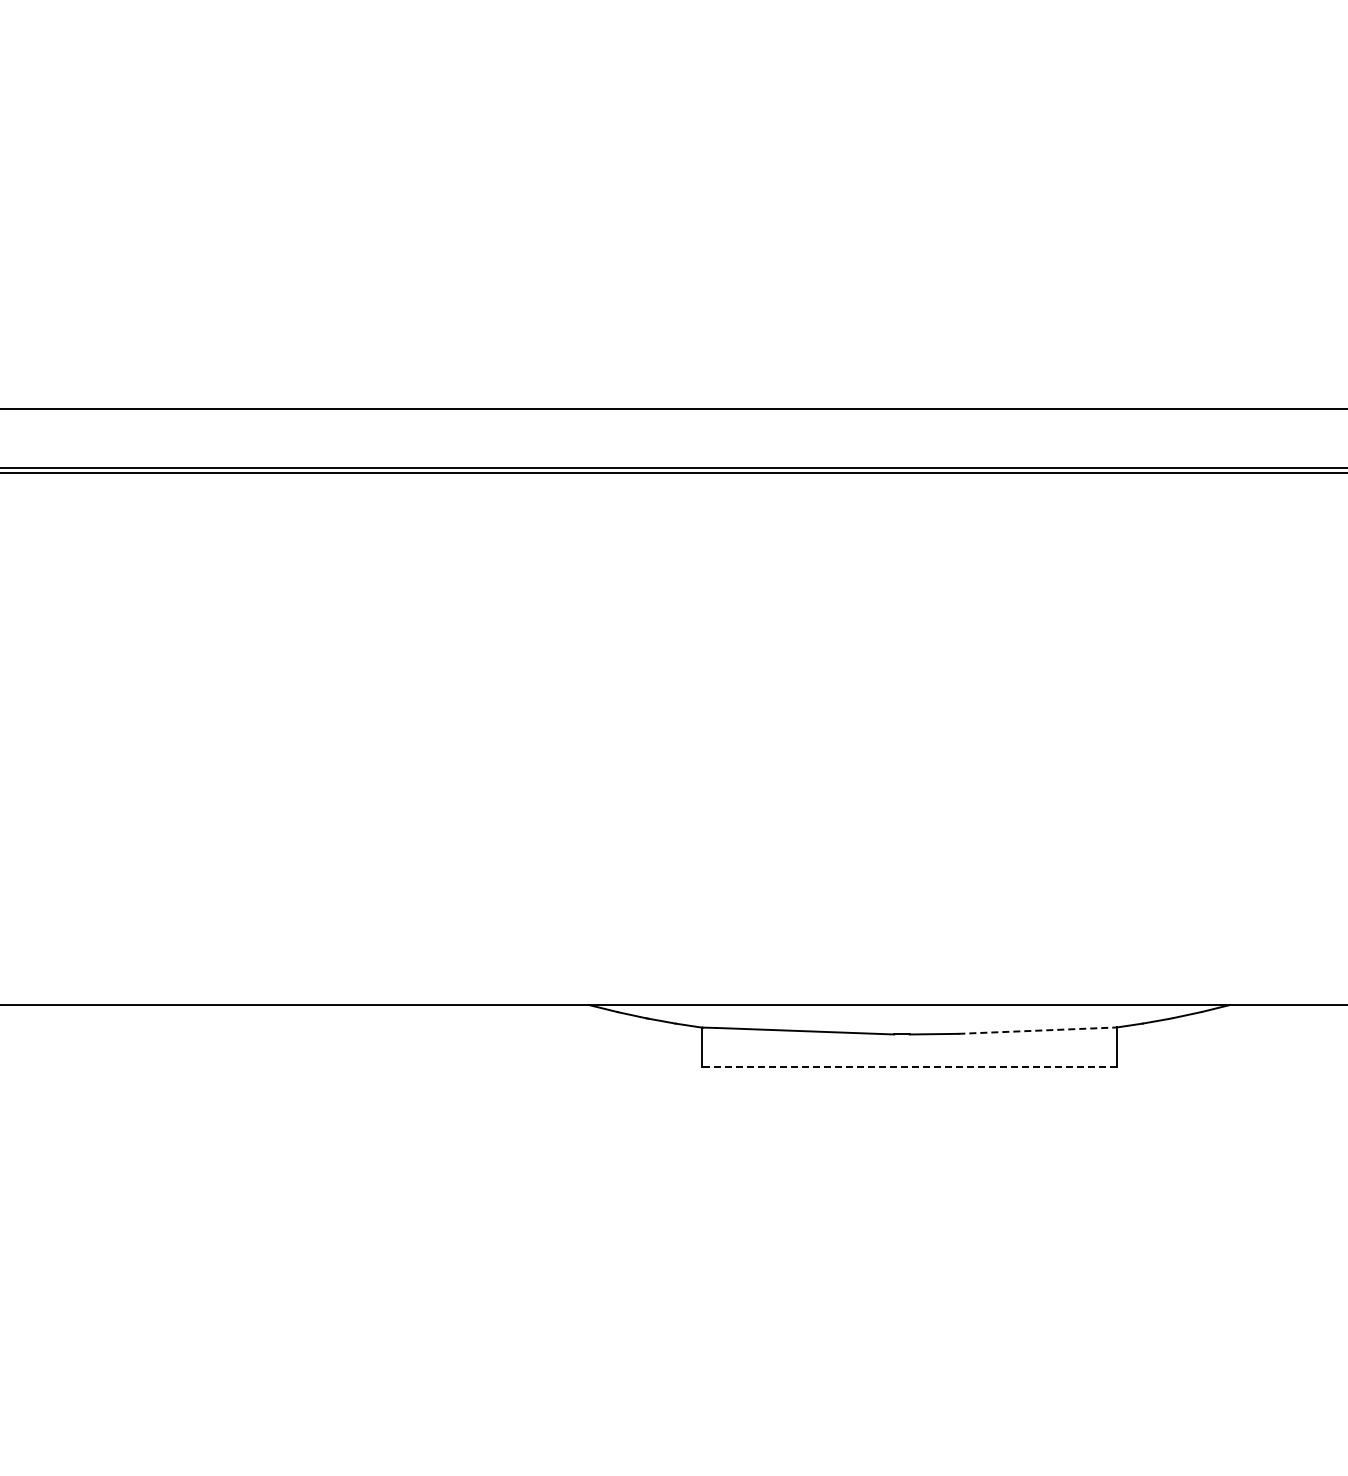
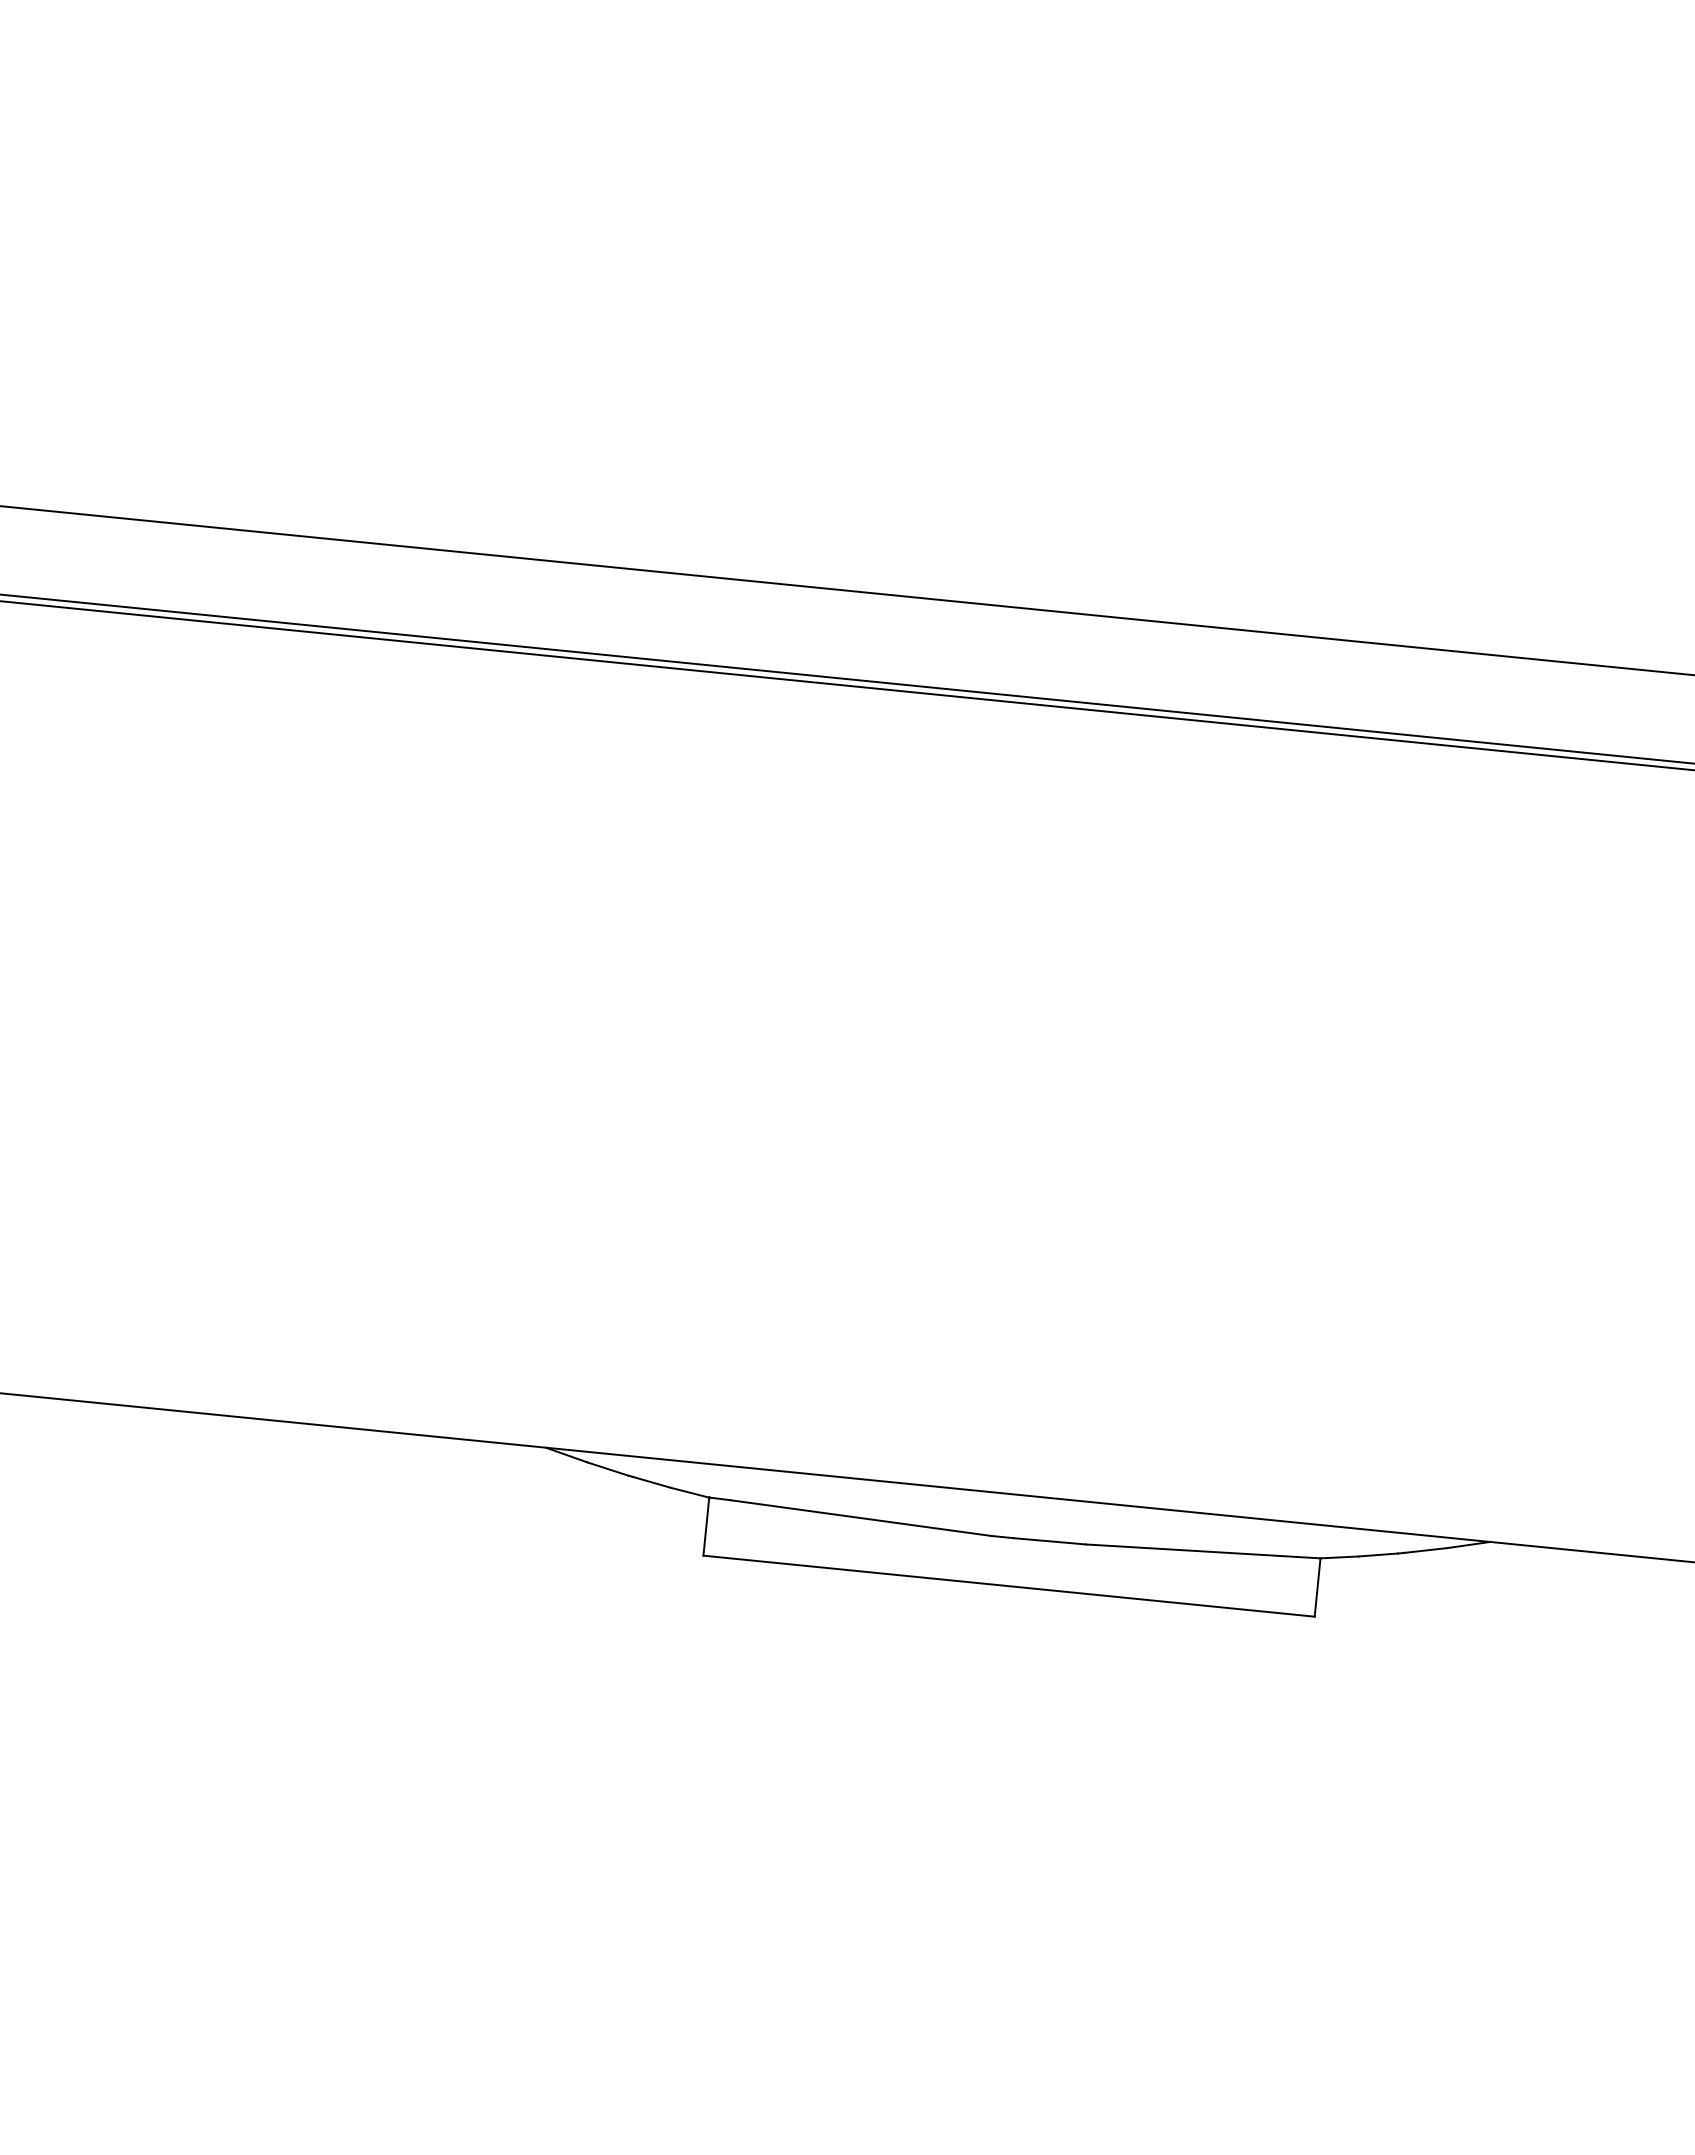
line: (1038, 1030) -> (1204, 1551), dashed -> solid
line: (909, 1067) -> (1008, 1586), dashed -> solid

